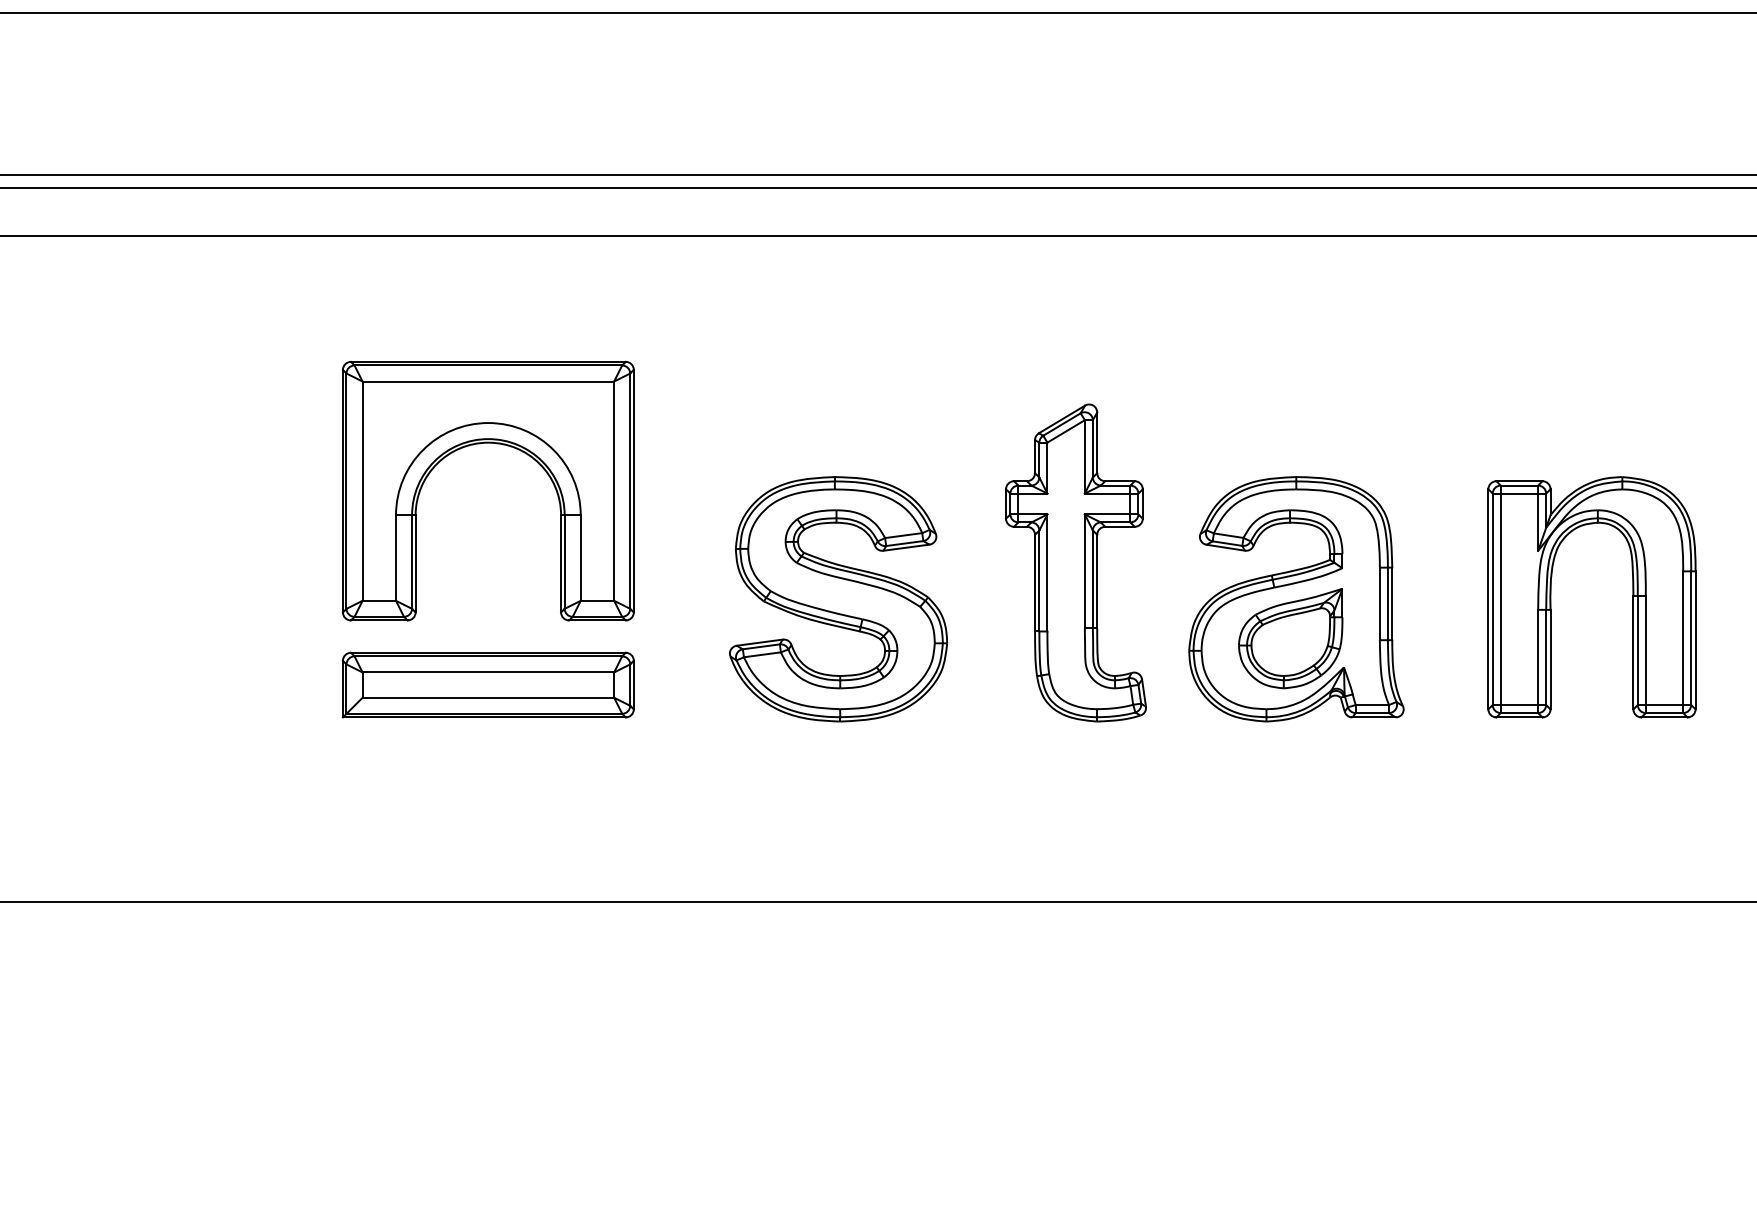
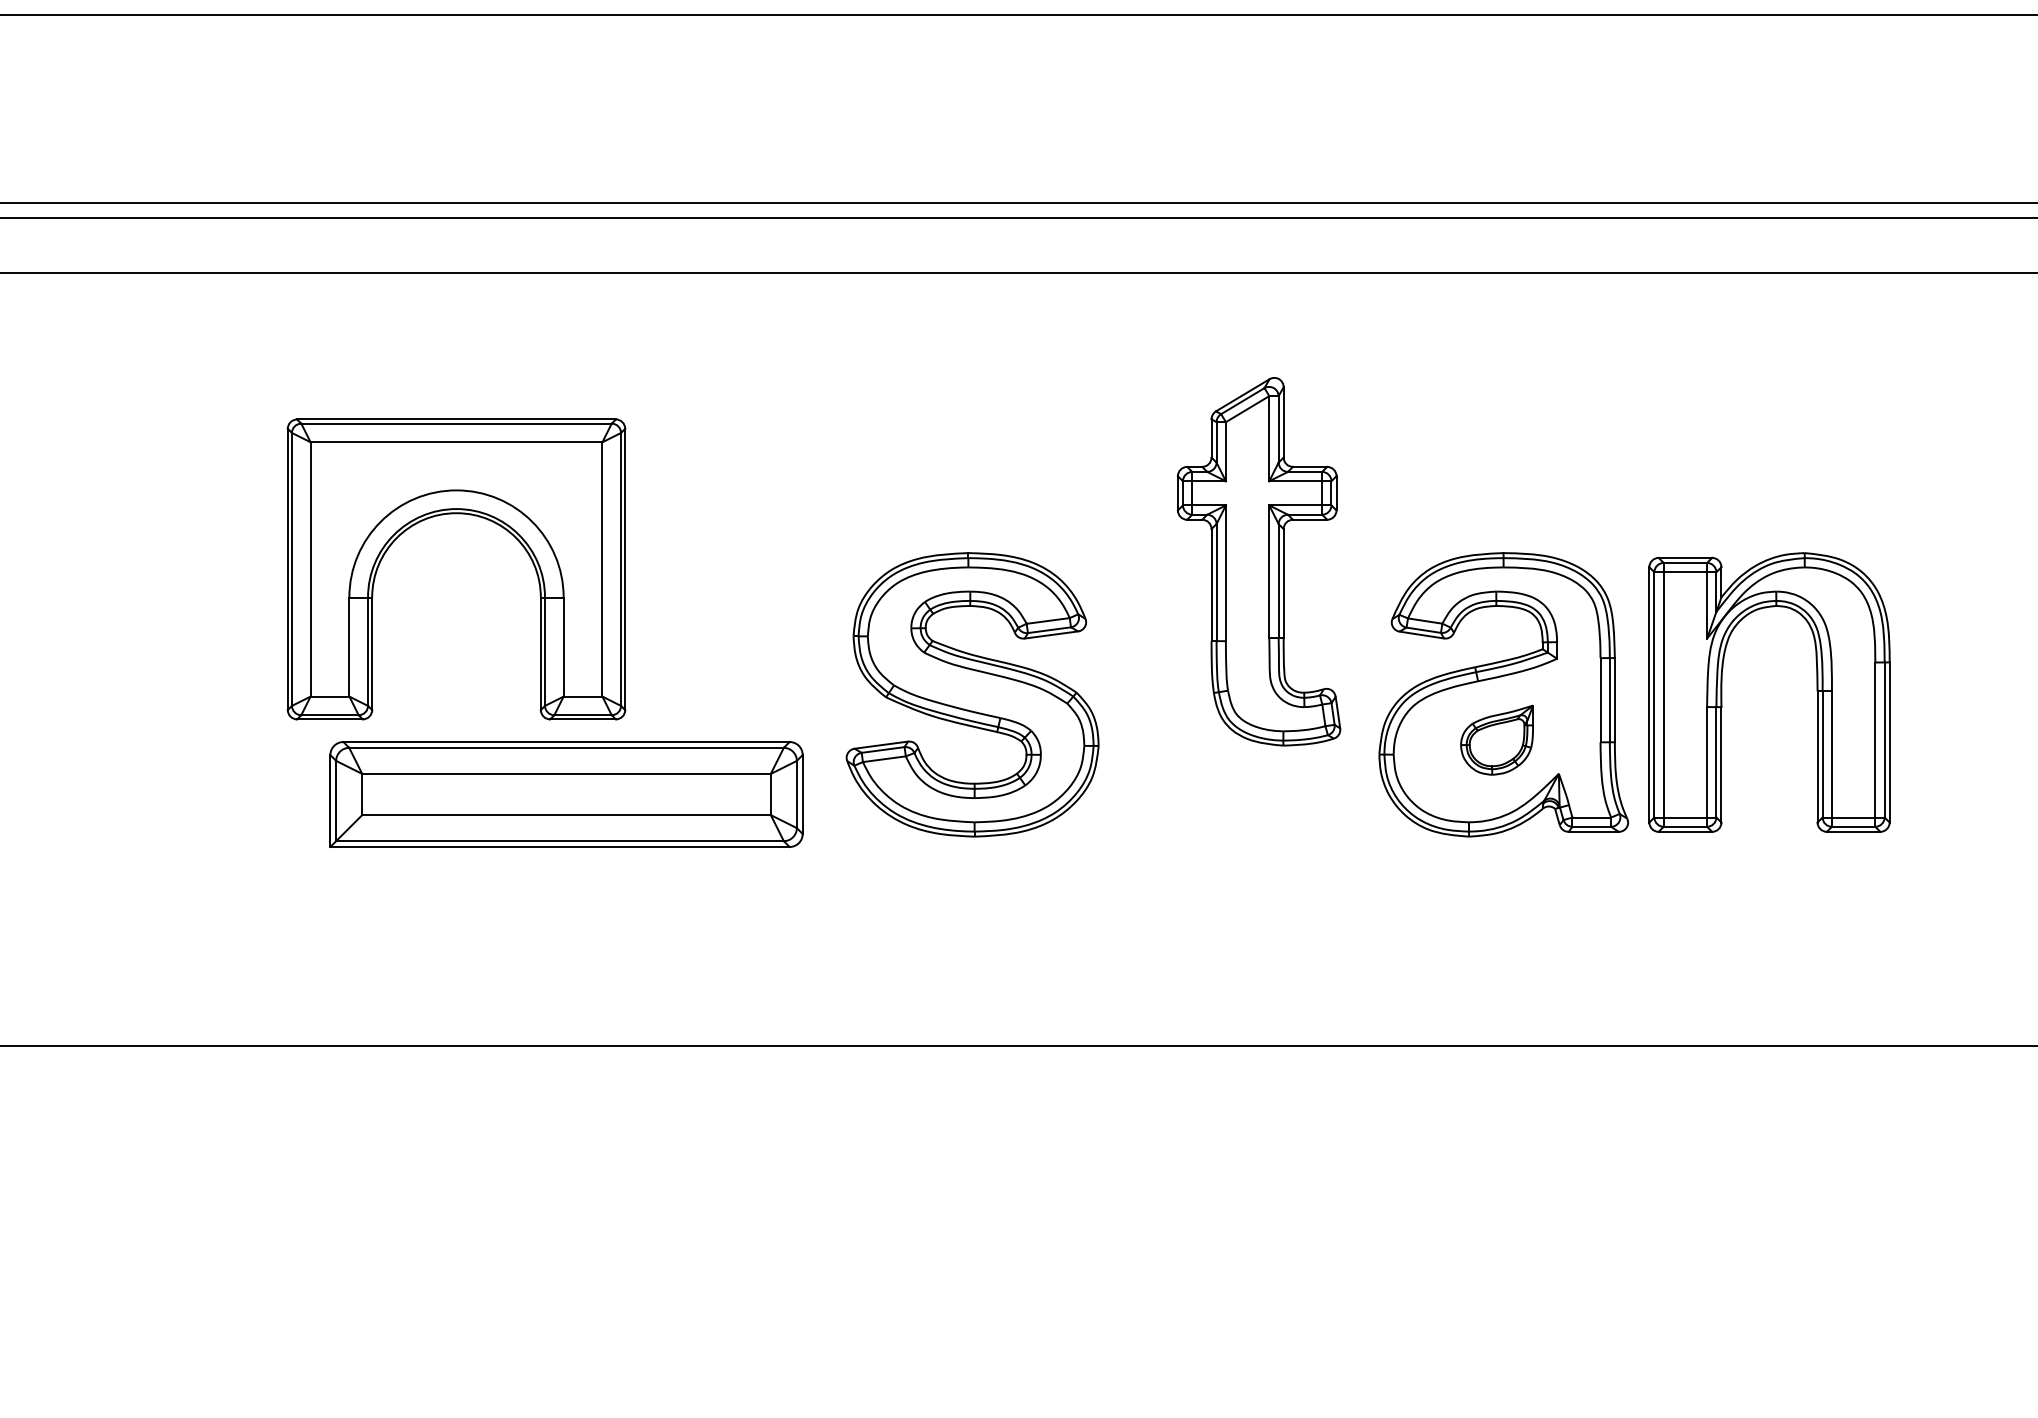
part: (488, 443) -> (456, 514), moved
part: (1075, 562) -> (1258, 561), moved
part: (1551, 597) -> (1722, 692), moved
part: (1290, 637) -> (1496, 739), size x0.6
part: (488, 684) -> (566, 793), size x1.4

